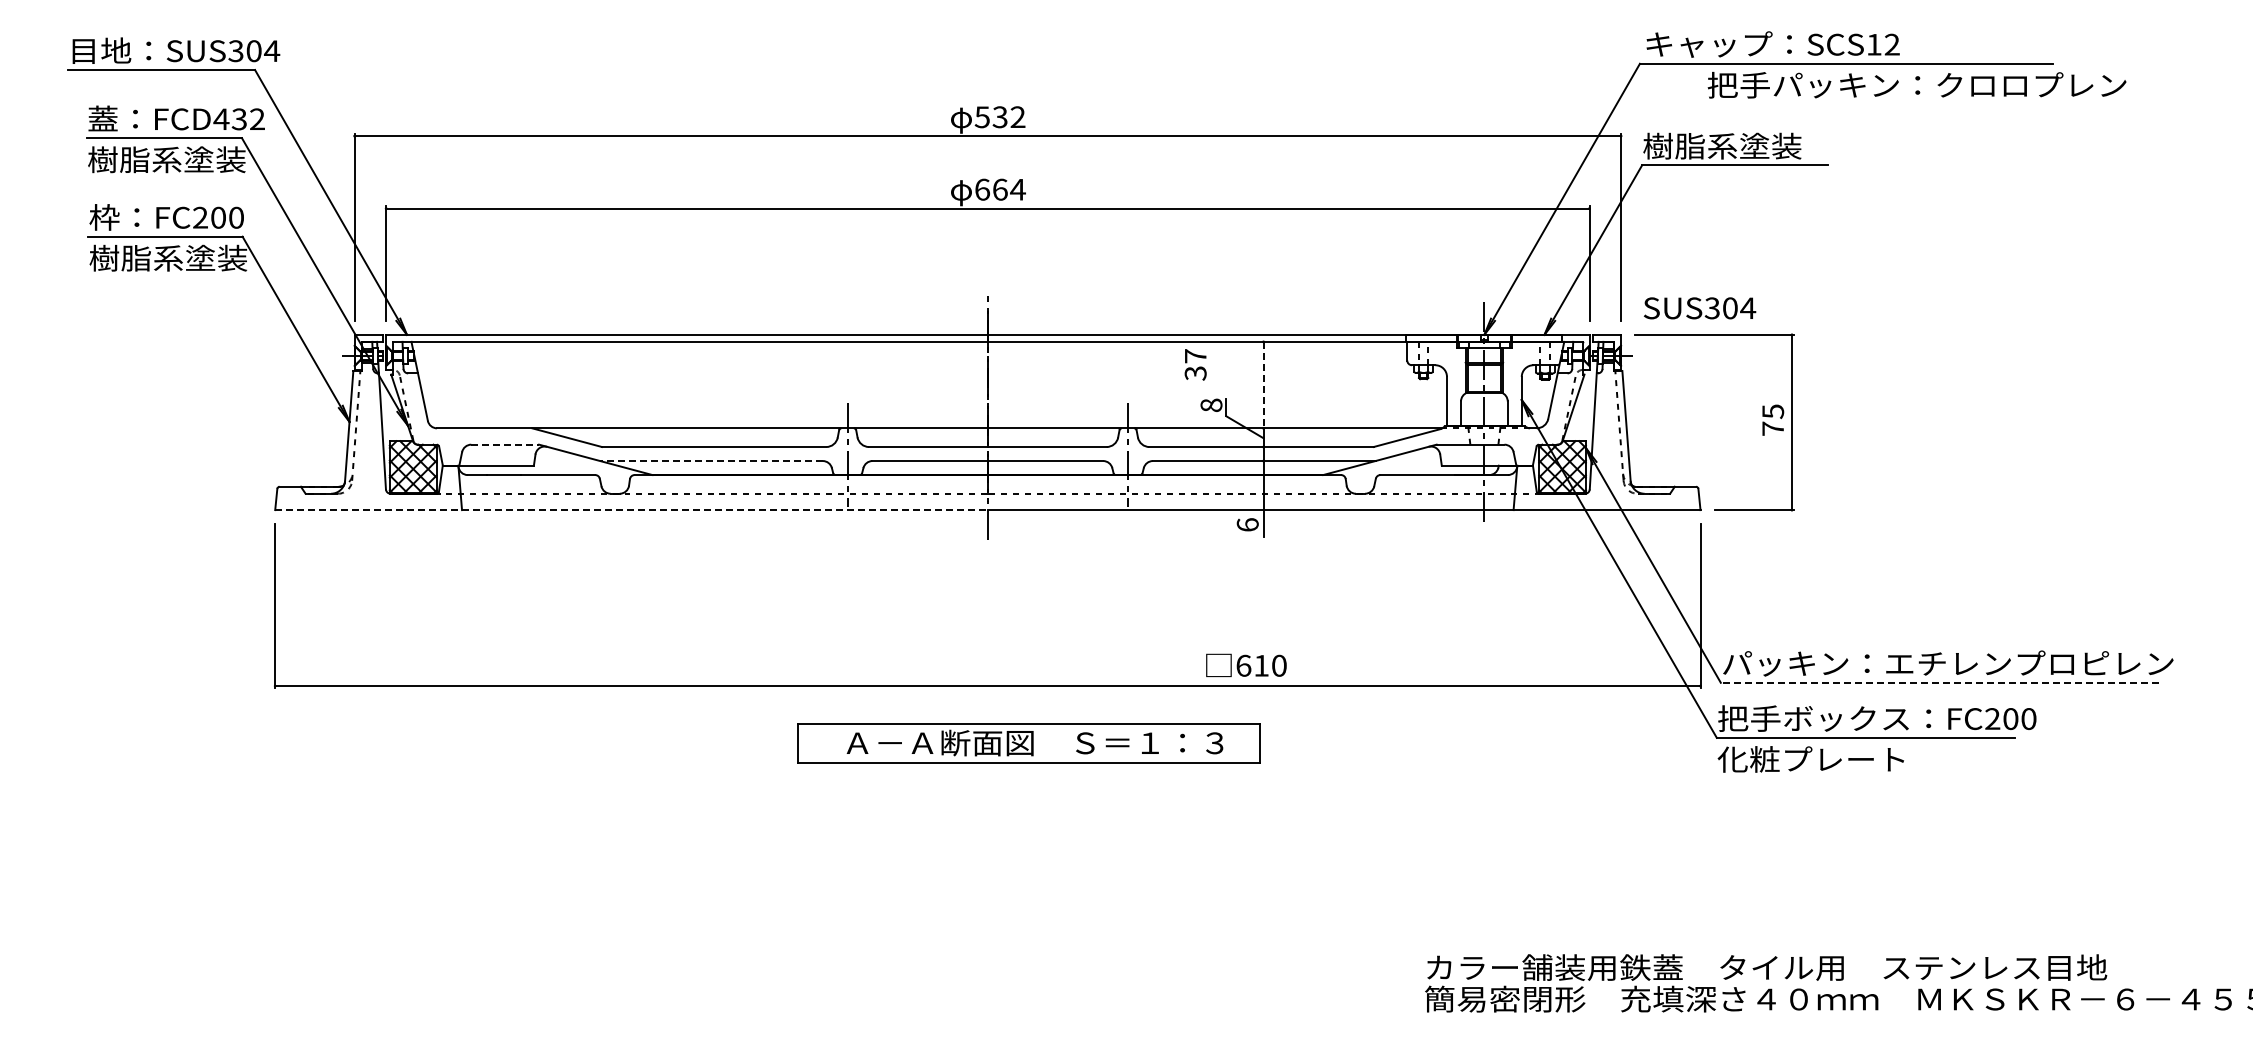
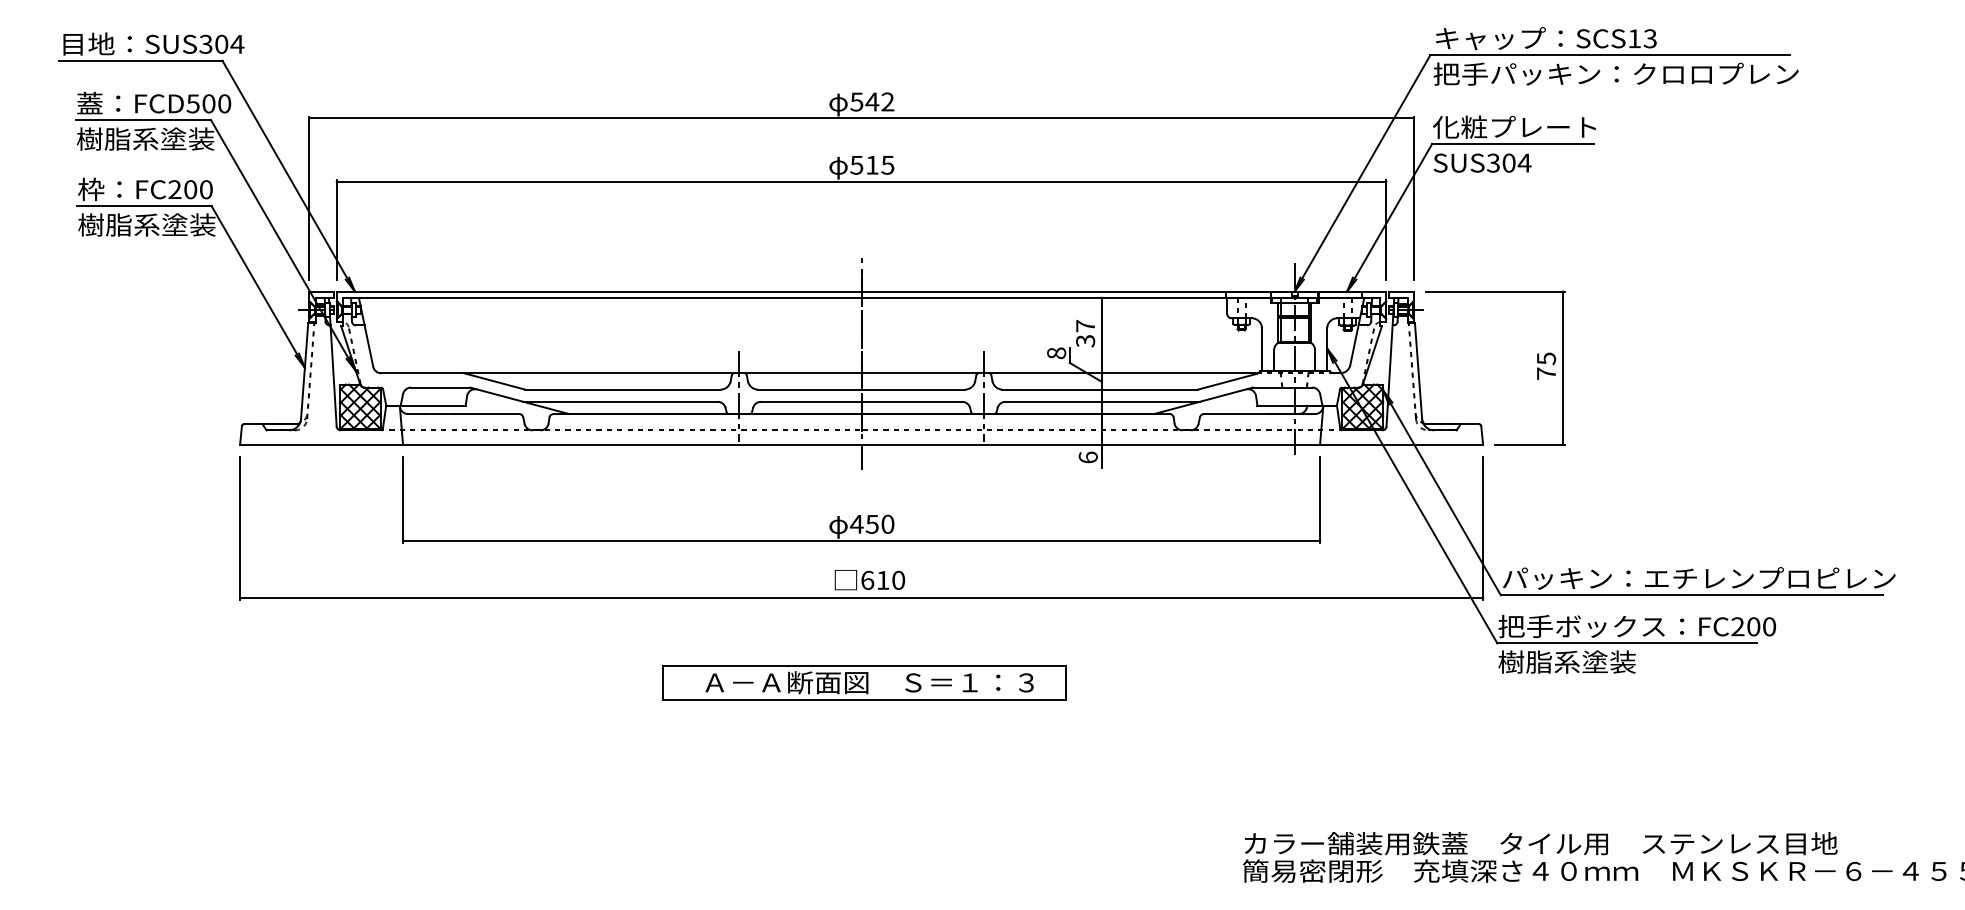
text: (1891, 44) -> (1649, 38), SCS12 -> SCS13
text: (1916, 85) -> (1615, 74), moved
text: (1000, 117) -> (872, 102), 532 -> 542
text: (238, 119) -> (208, 103), FCD432 -> FCD500
text: (1736, 145) -> (1514, 126), 樹脂系塗装 -> 化粧プレート
text: (999, 189) -> (871, 165), 664 -> 515
text: (1699, 308) -> (1482, 163), moved
text: (1195, 364) -> (1085, 333), moved
line: (1263, 385) -> (1101, 335), dashed -> solid
line: (505, 444) -> (440, 387), dashed -> solid
line: (711, 461) -> (620, 402), dashed -> solid
line: (632, 510) -> (551, 444), dashed -> solid
part: (987, 591) -> (861, 515), added
text: (1246, 665) -> (869, 580), moved
line: (1939, 682) -> (1691, 594), dashed -> solid
part: (1028, 743) -> (863, 683), moved
text: (1810, 759) -> (1579, 662), 化粧プレート -> 樹脂系塗装

